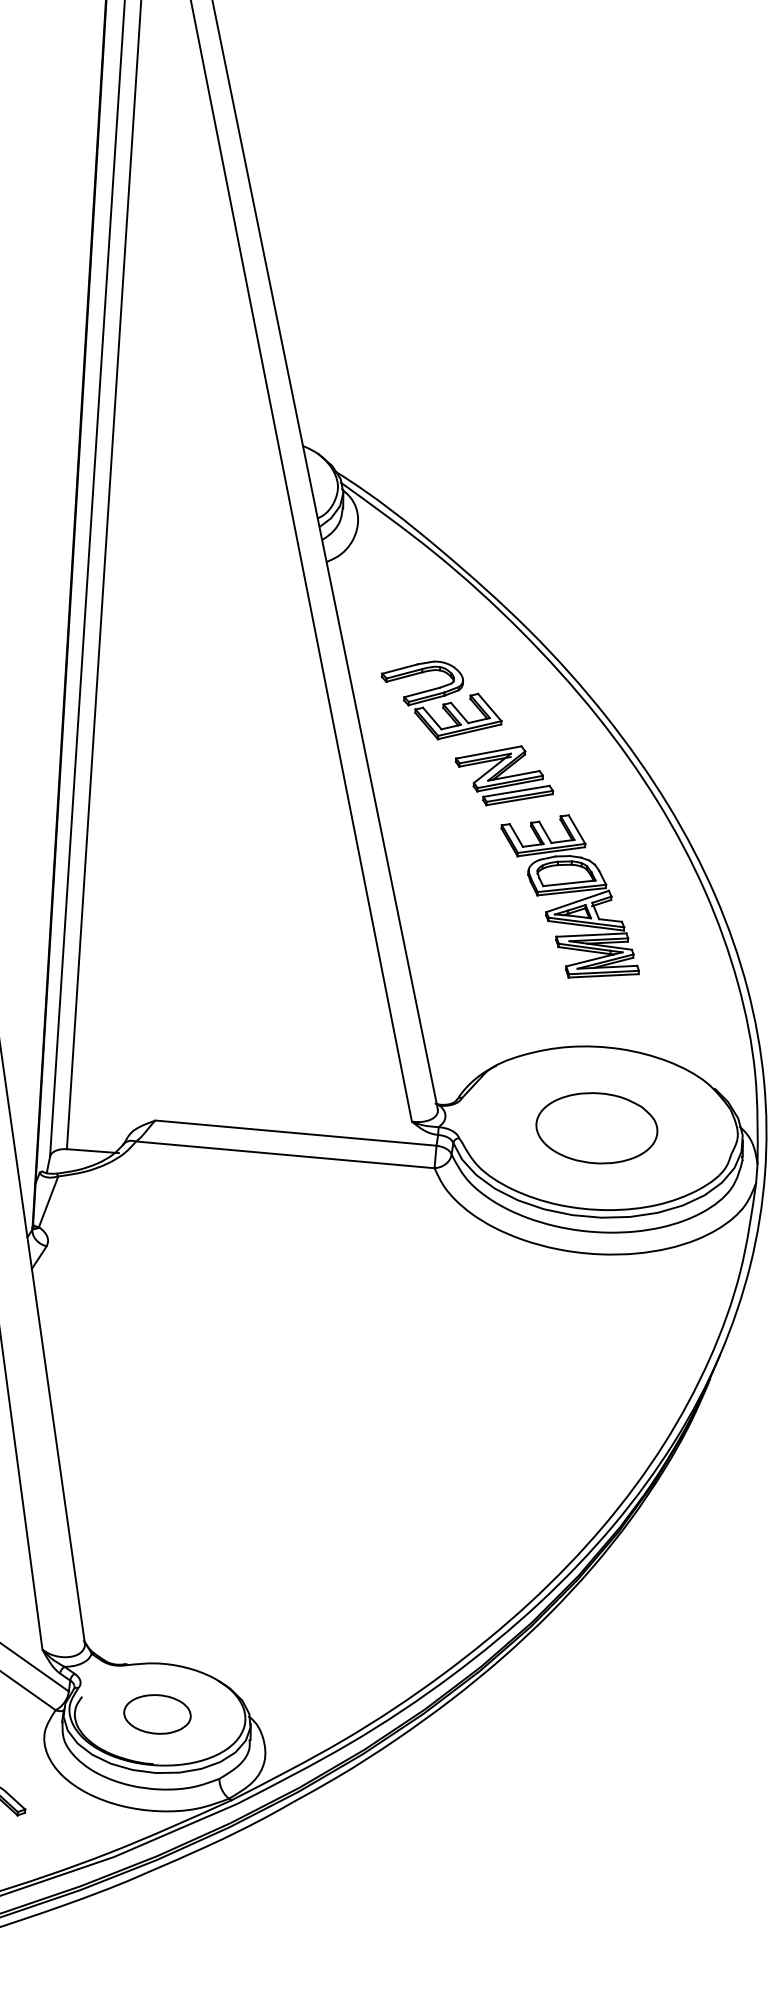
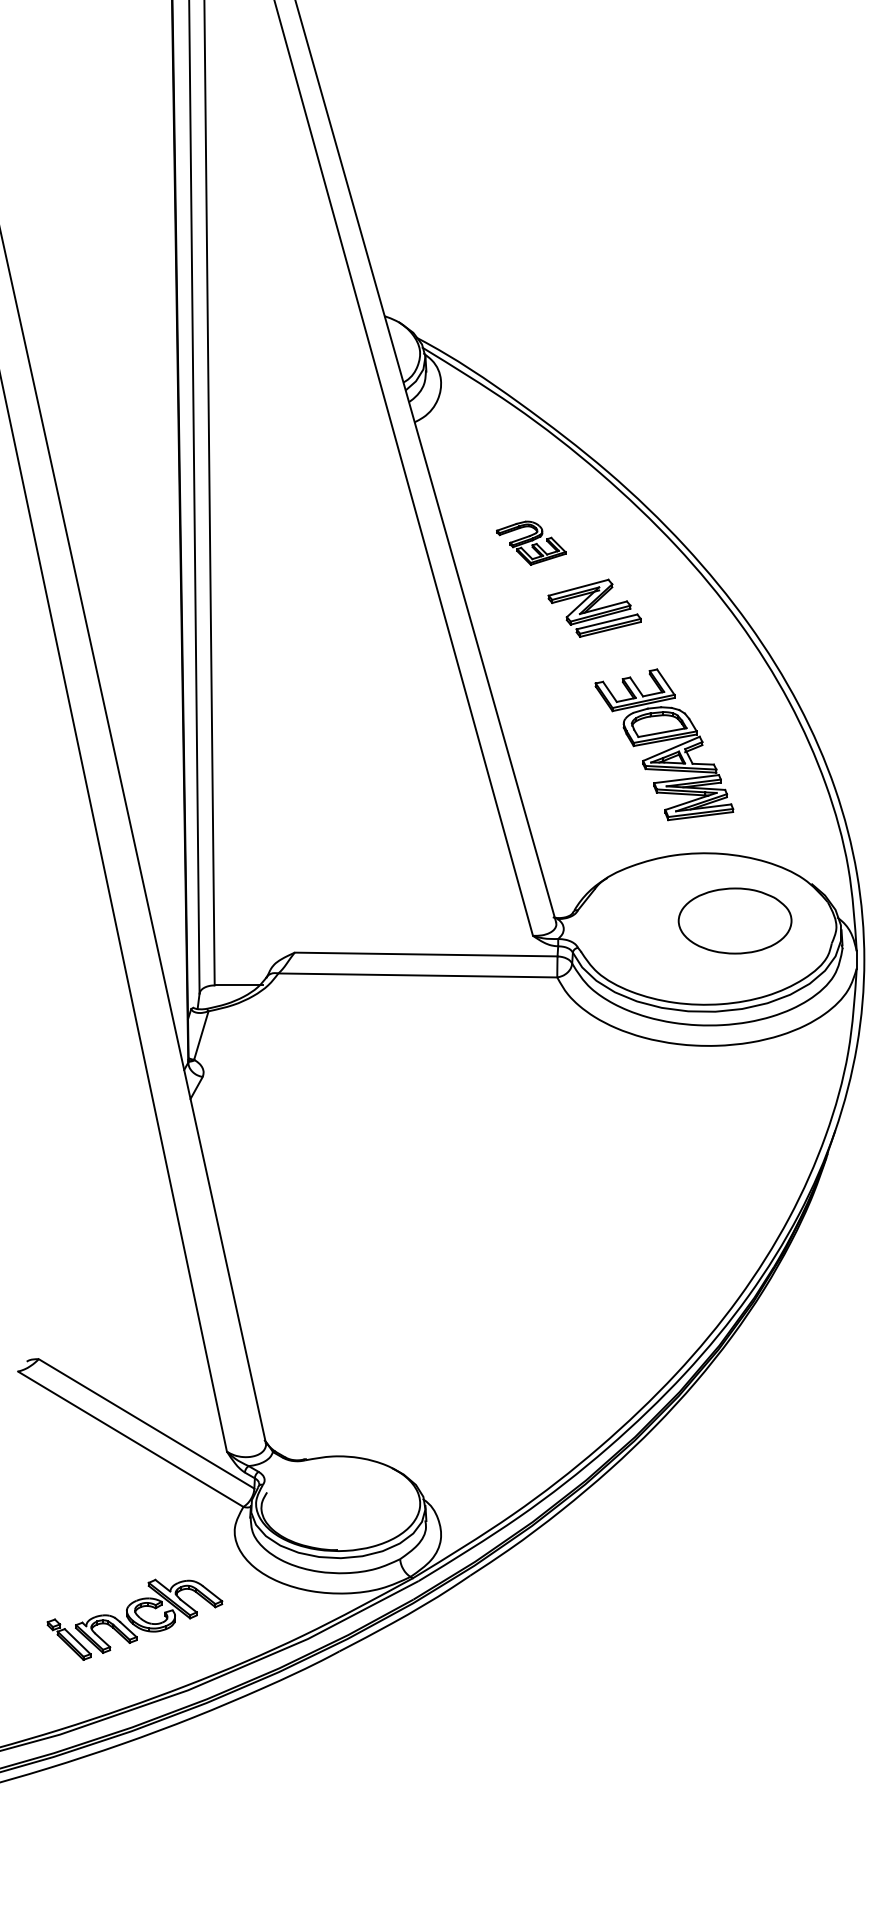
part: (441, 701) -> (531, 543), size x0.6
part: (570, 896) -> (664, 744), moved
part: (596, 1127) -> (734, 920), moved
part: (157, 1714) -> (338, 1503), removed

